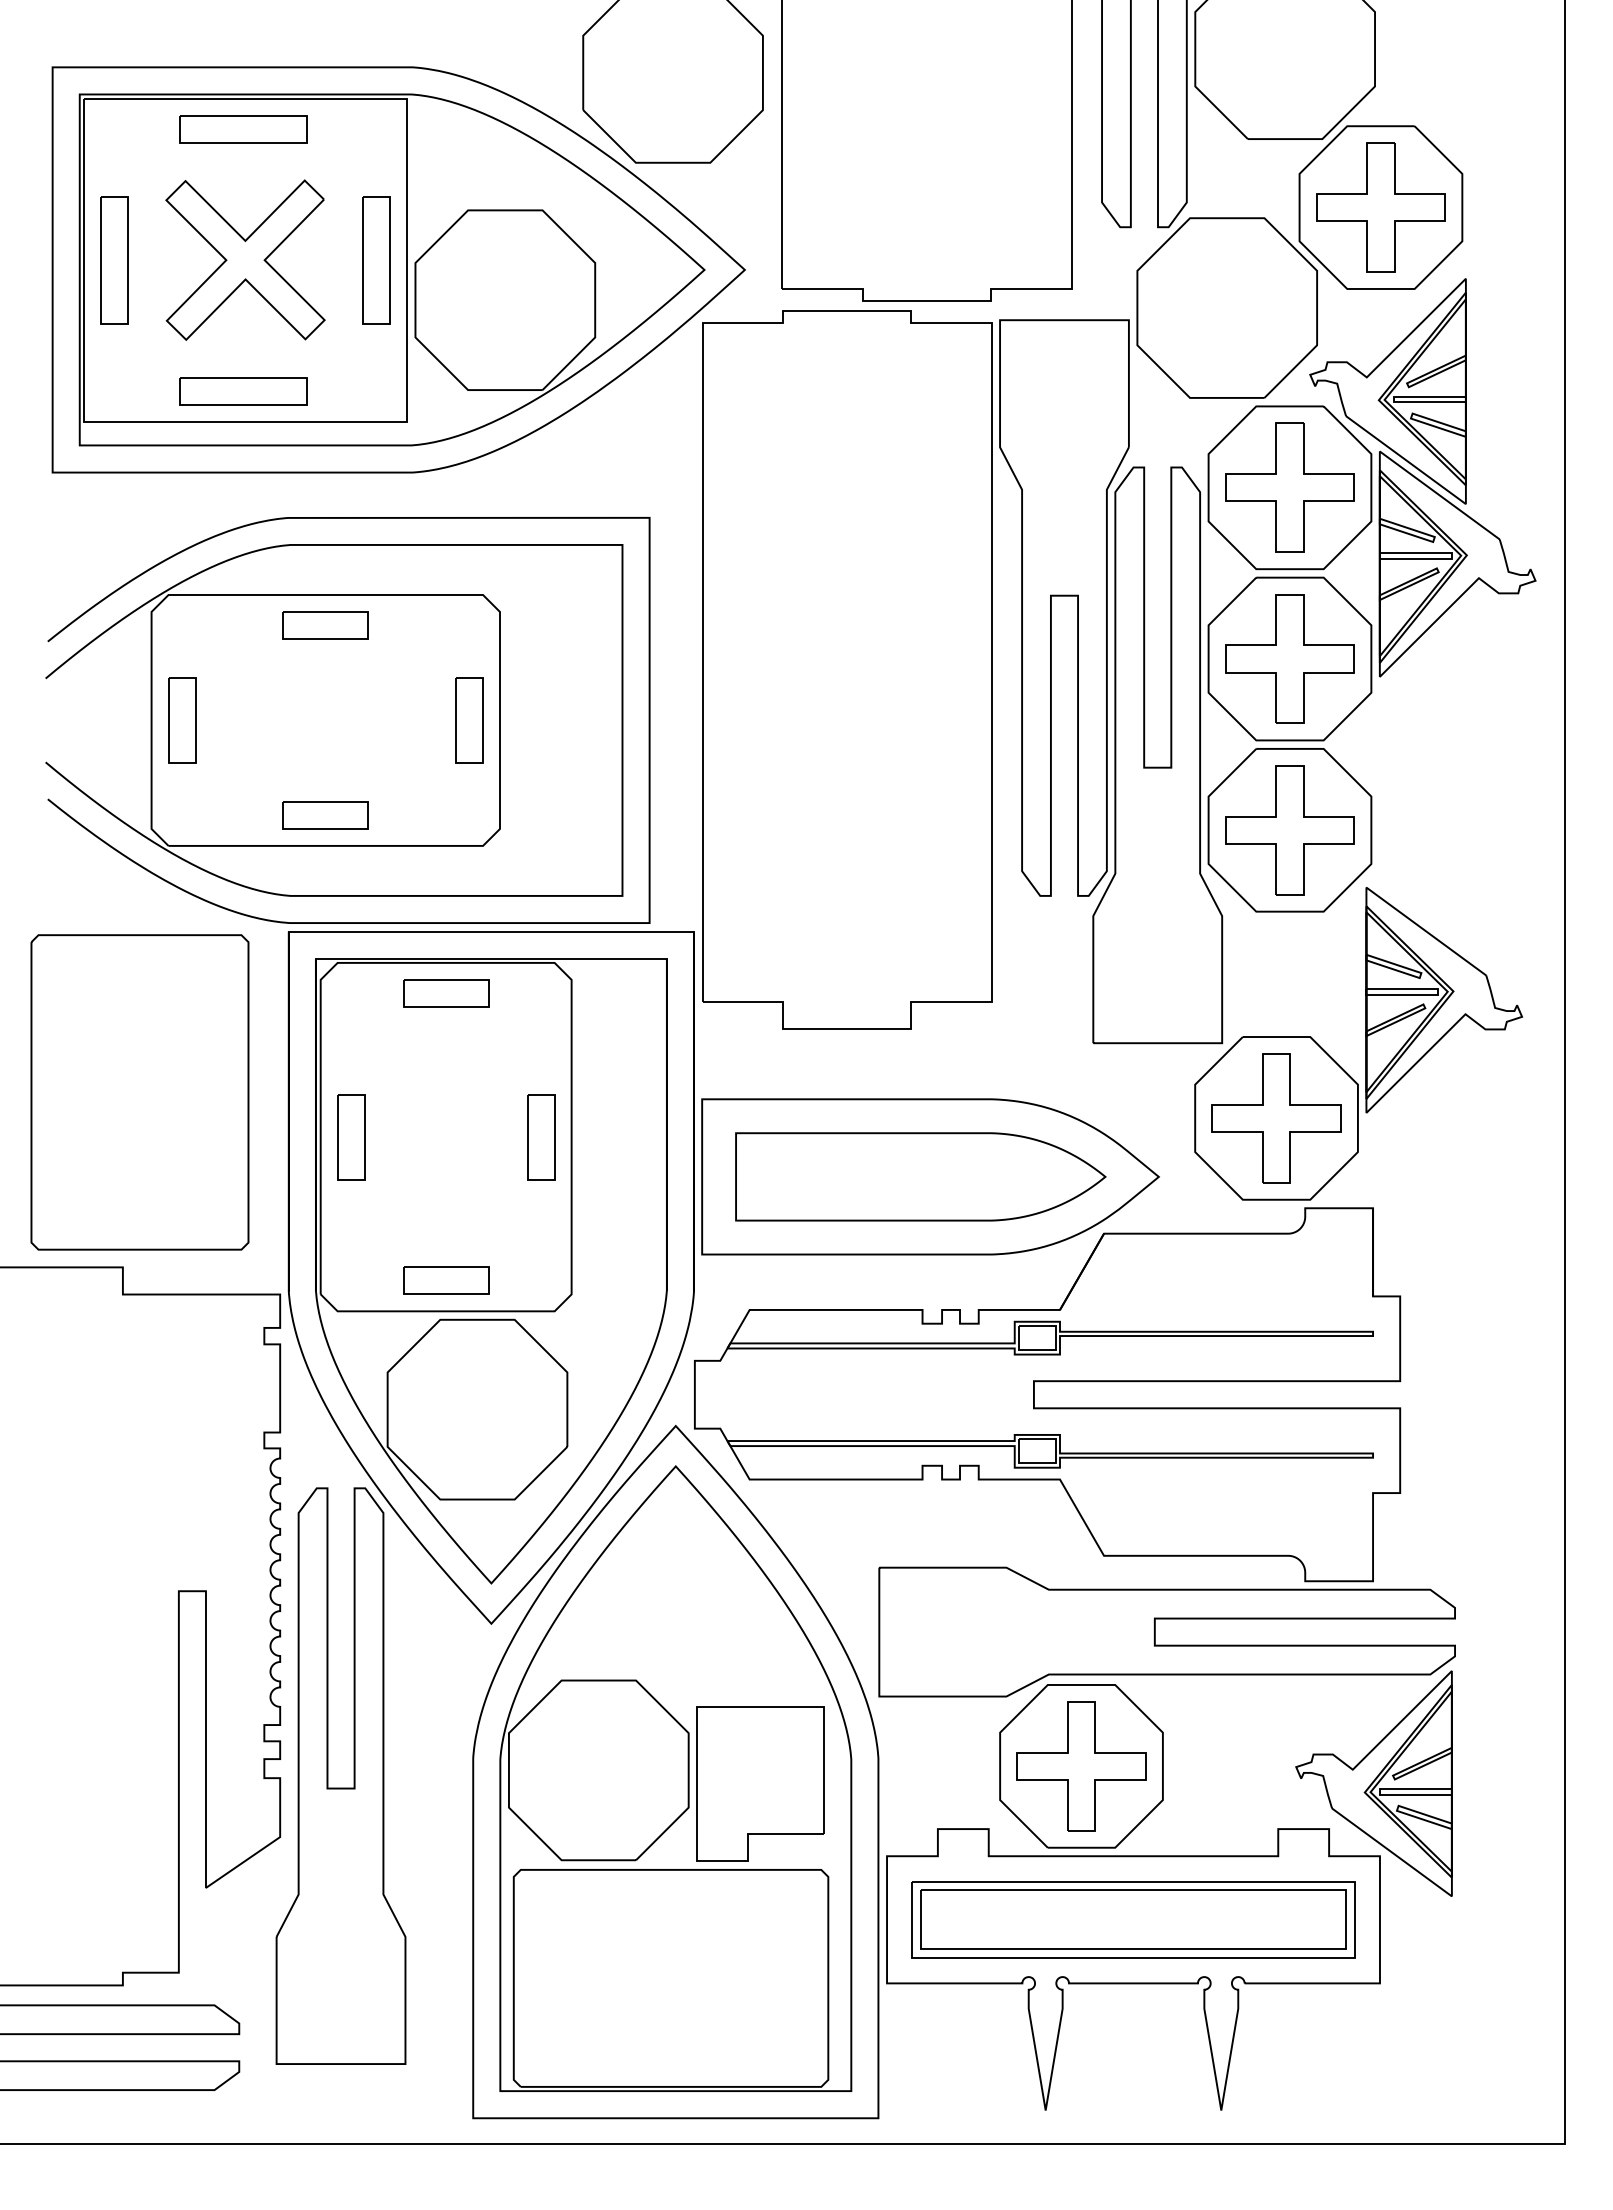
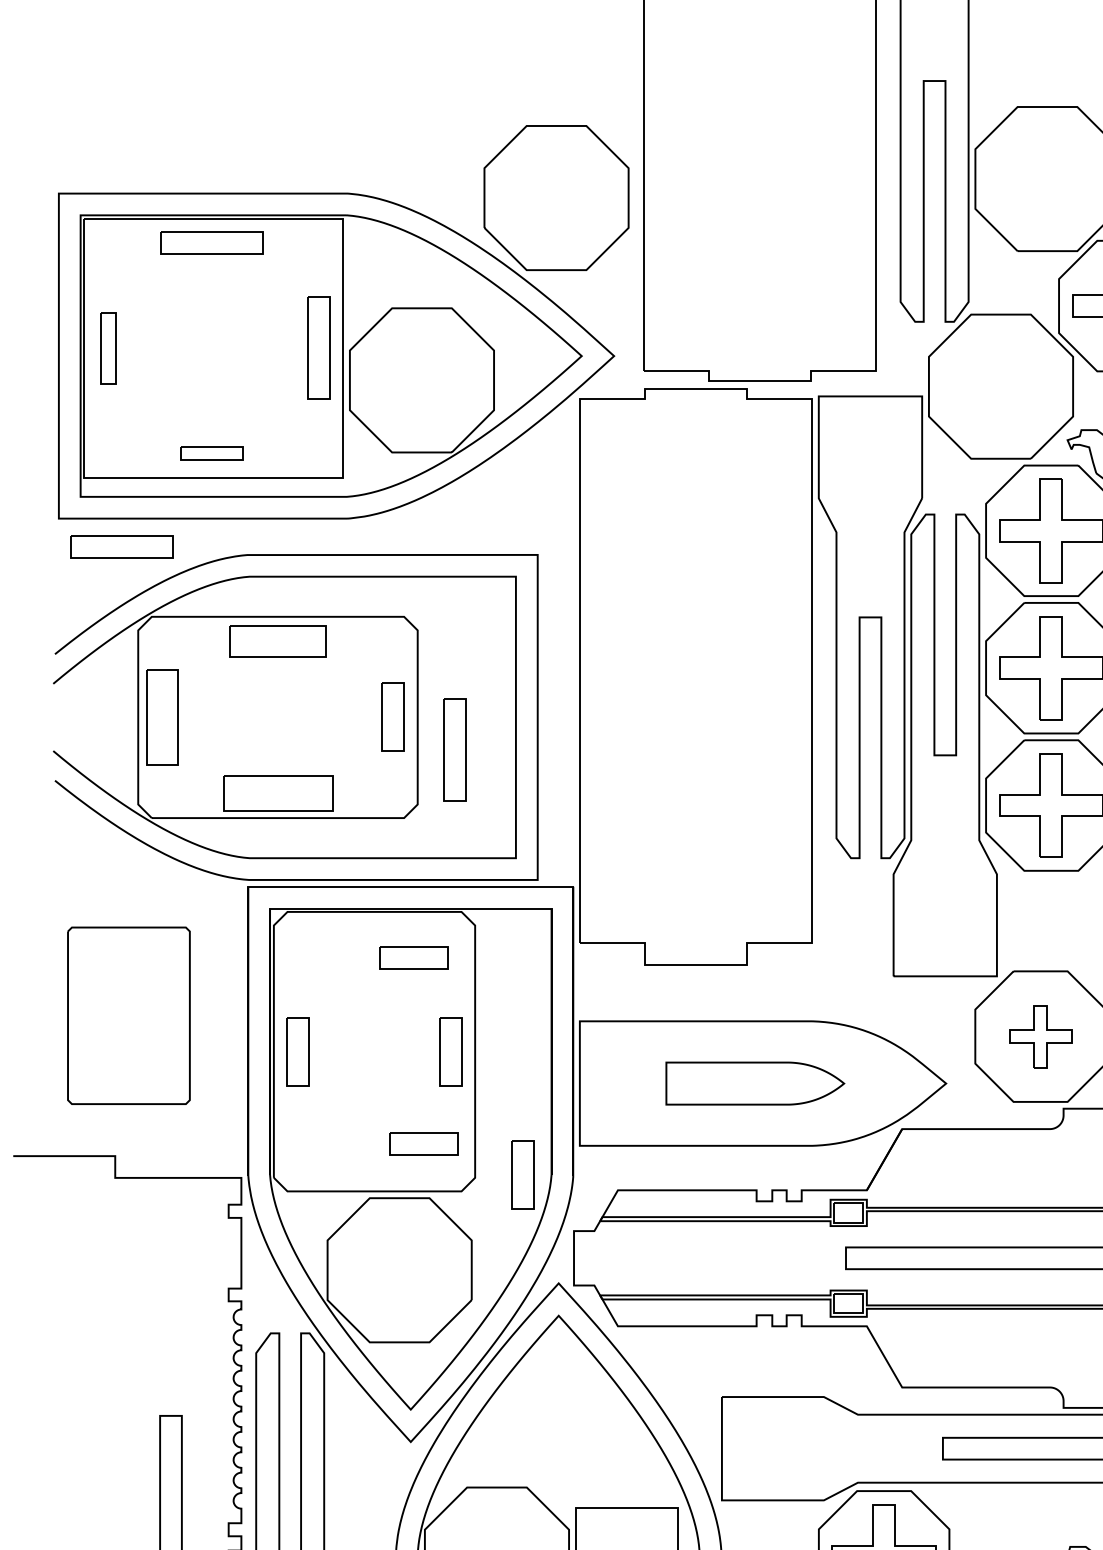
part: (245, 259) -> (213, 347), removed
part: (114, 260) -> (108, 348), size x0.7
part: (243, 391) -> (211, 453), size x0.6
part: (131, 508) -> (122, 547), added
part: (325, 625) -> (277, 641), size x1.4
part: (182, 720) -> (163, 717), size x1.4
part: (546, 761) -> (455, 750), added
part: (325, 815) -> (277, 793), size x1.6
part: (446, 993) -> (414, 958), moved
part: (139, 1092) -> (128, 1015), size x0.7
part: (1276, 1118) -> (1040, 1036), size x0.6
part: (920, 1176) -> (754, 1083), size x0.6
part: (446, 1280) -> (424, 1143), moved
part: (631, 1291) -> (523, 1175), added

